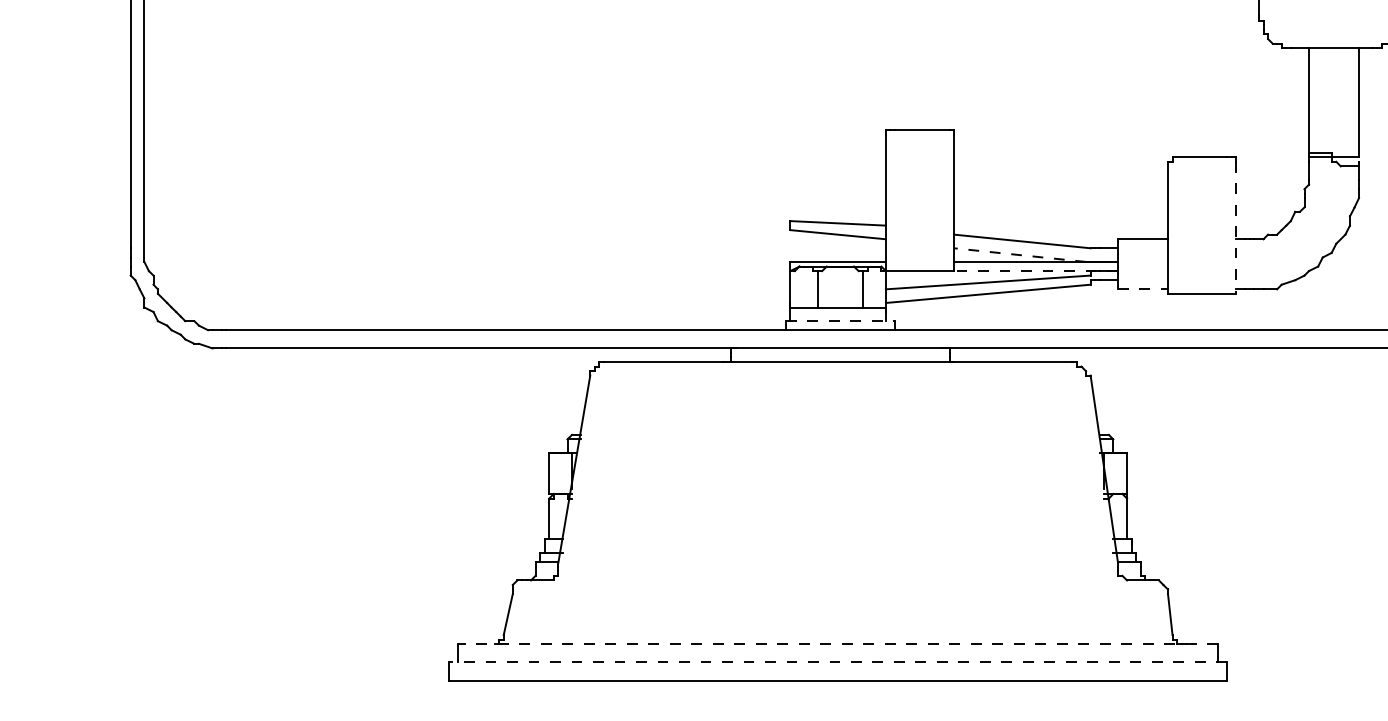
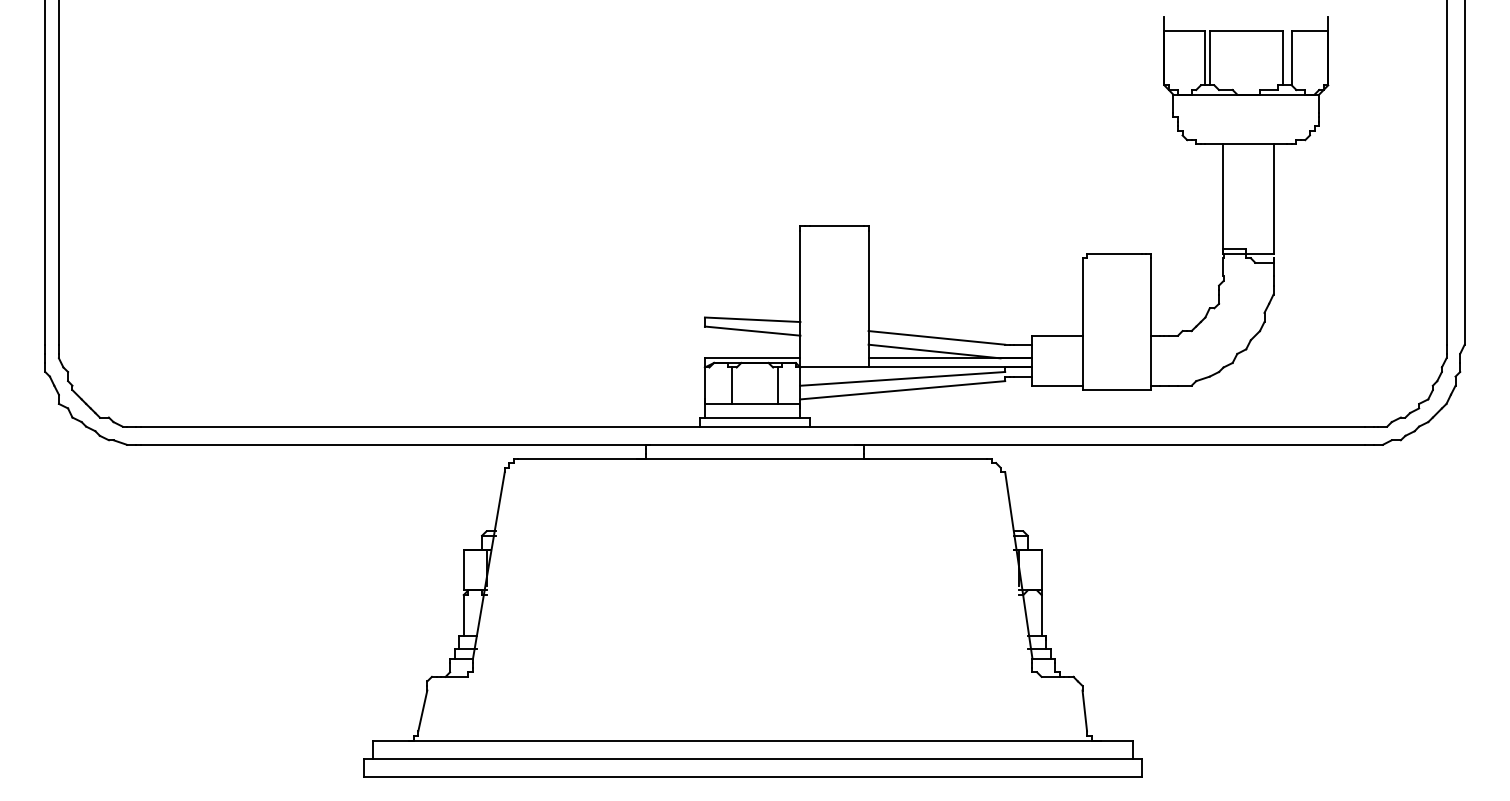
line: (1235, 228) -> (1150, 324), dashed -> solid
line: (1019, 255) -> (934, 351), dashed -> solid
line: (1035, 271) -> (950, 367), dashed -> solid
line: (1143, 289) -> (1058, 385), dashed -> solid
line: (839, 321) -> (754, 417), dashed -> solid
line: (837, 644) -> (752, 740), dashed -> solid
line: (837, 662) -> (752, 758), dashed -> solid

